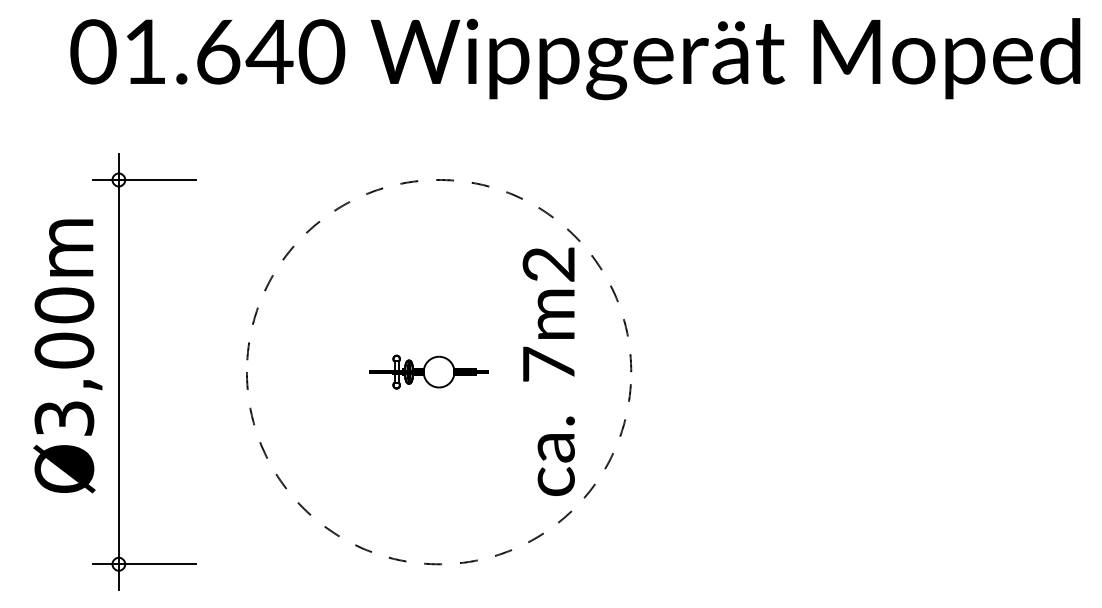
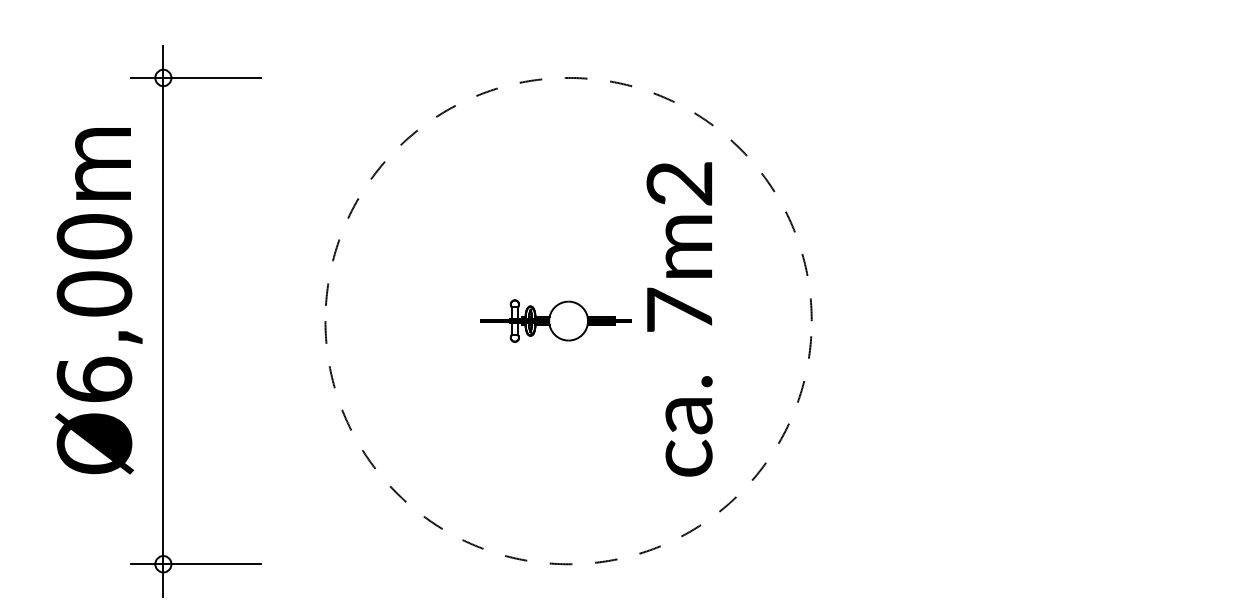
text: (548, 371) -> (679, 319), moved
text: (64, 418) -> (94, 379), Ø3,00m -> Ø6,00m

